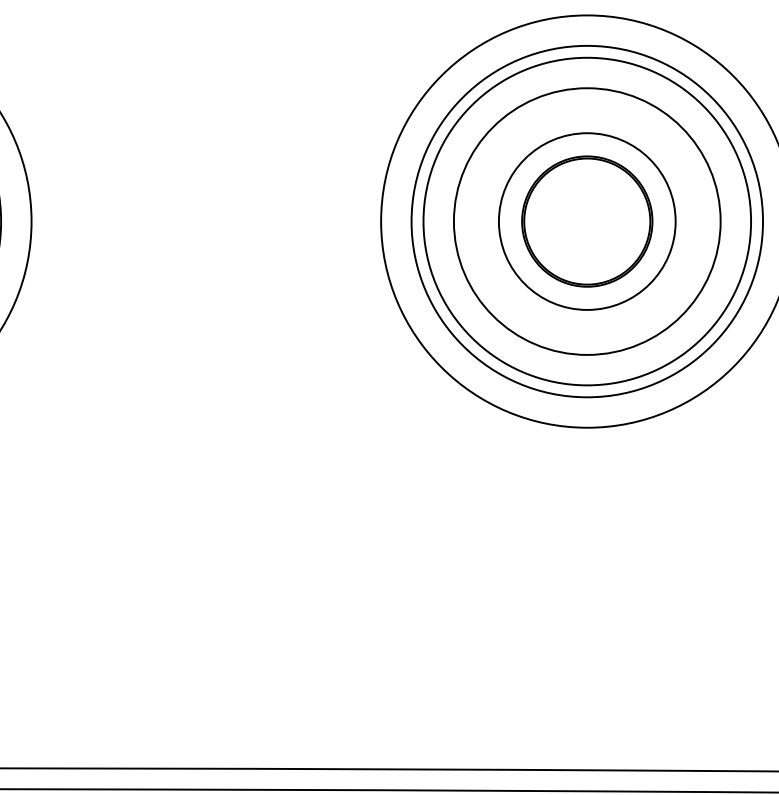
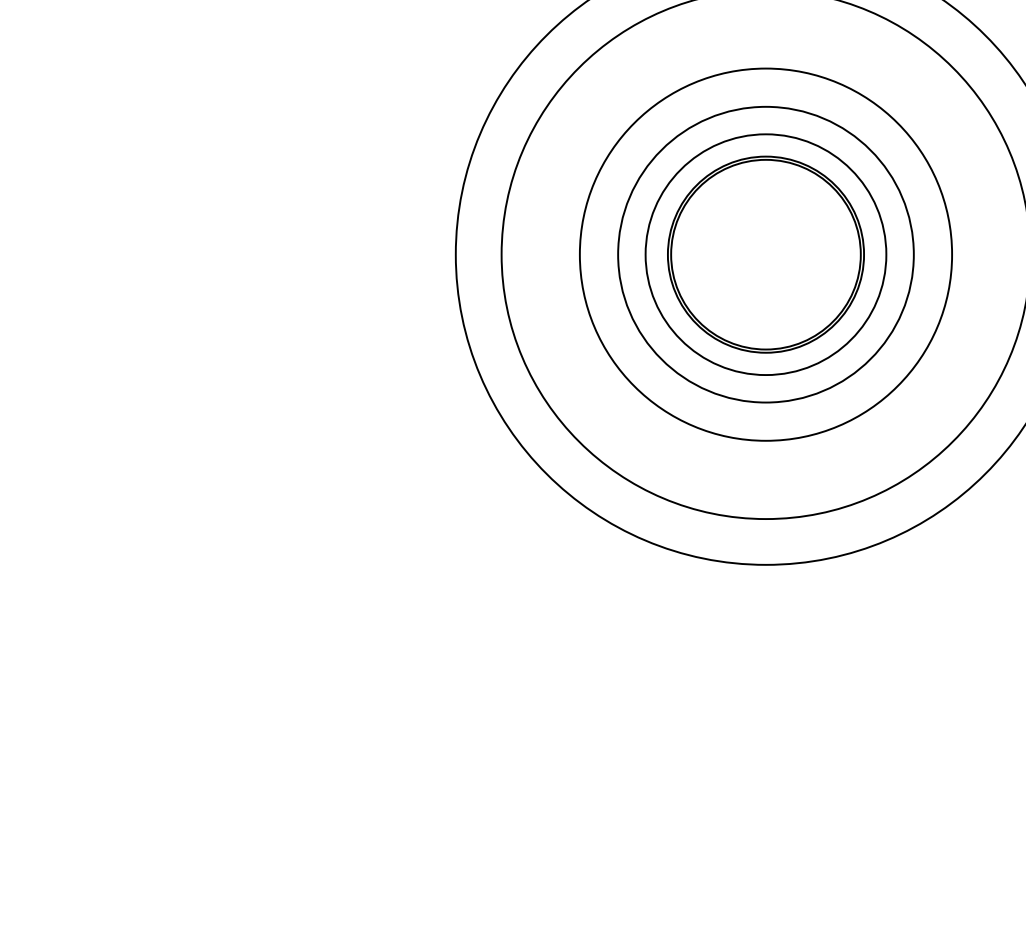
circle: (586, 221) -> (764, 254), size x0.6
circle: (586, 221) -> (764, 254), size x1.4
circle: (587, 221) -> (766, 254), size x0.6

